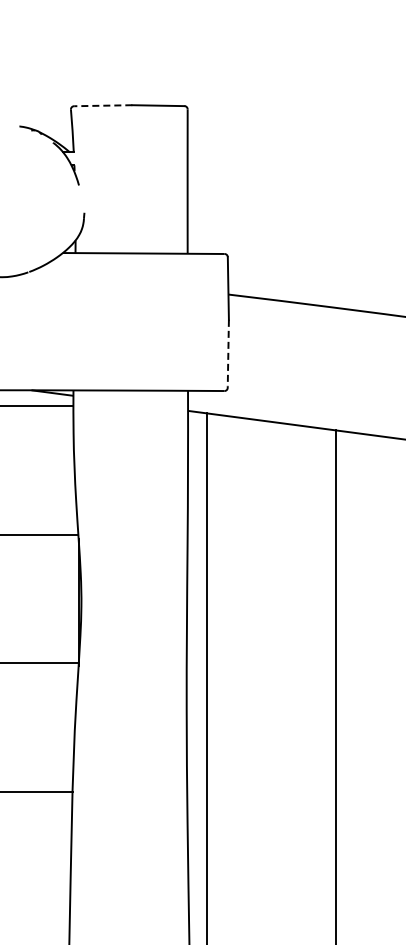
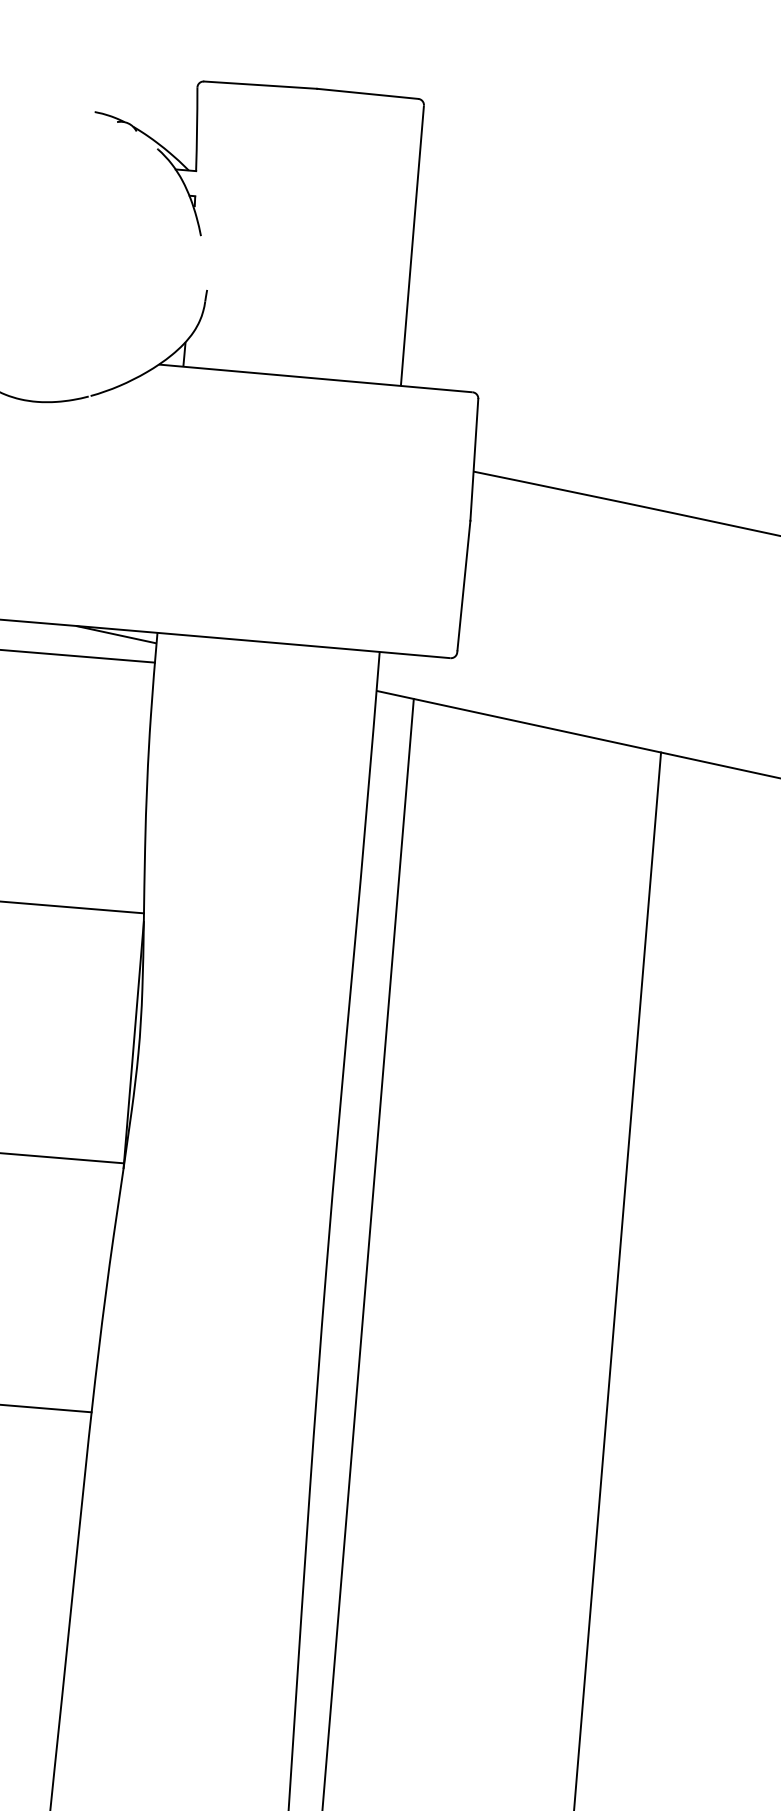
line: (102, 105) -> (259, 84), dashed -> solid
line: (228, 353) -> (464, 585), dashed -> solid

